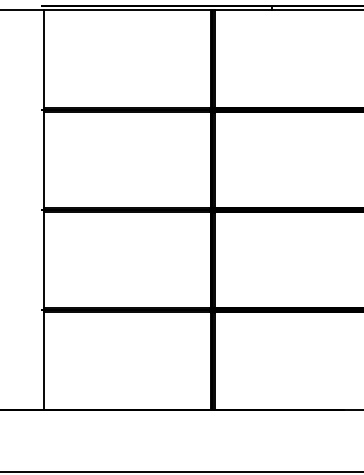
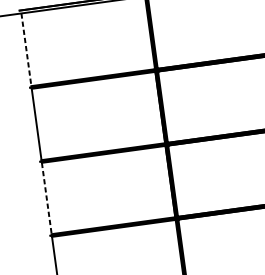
line: (43, 59) -> (26, 49), solid -> dashed
line: (43, 260) -> (46, 198), solid -> dashed

